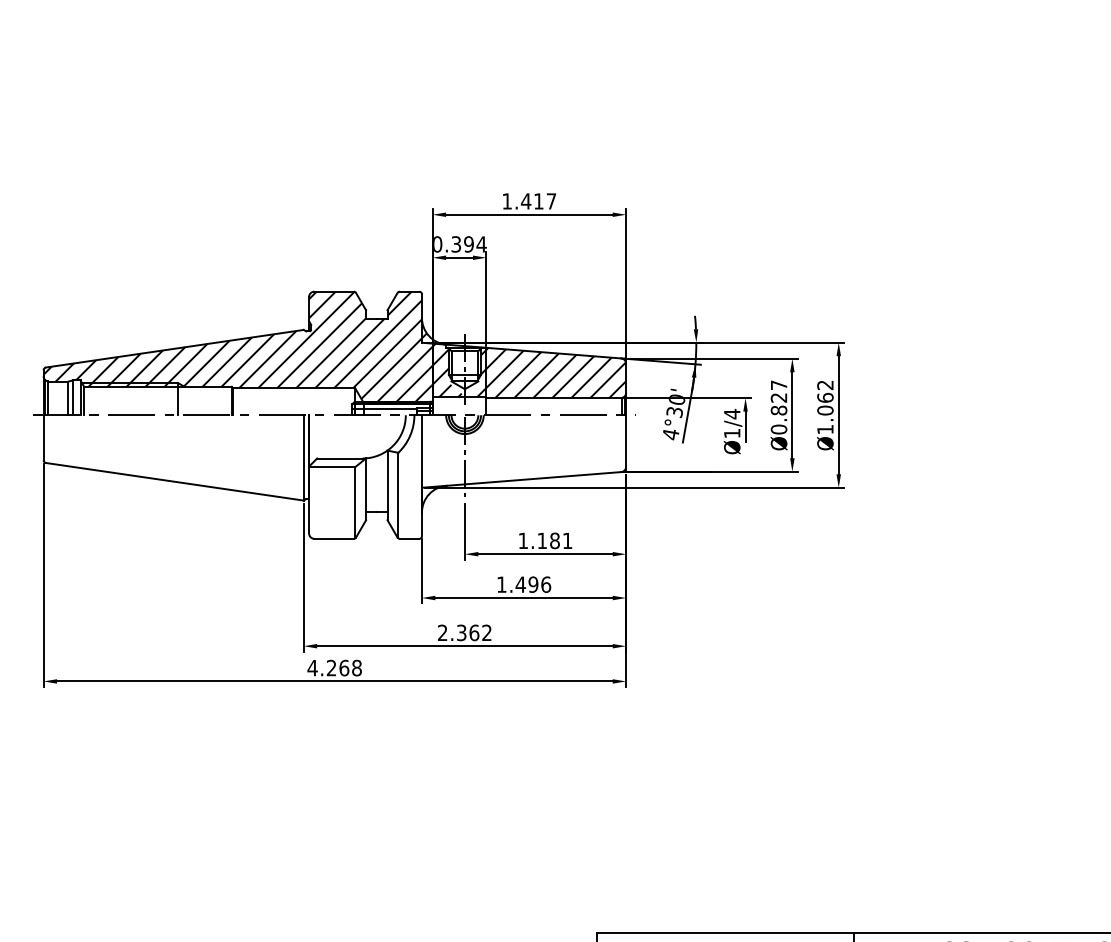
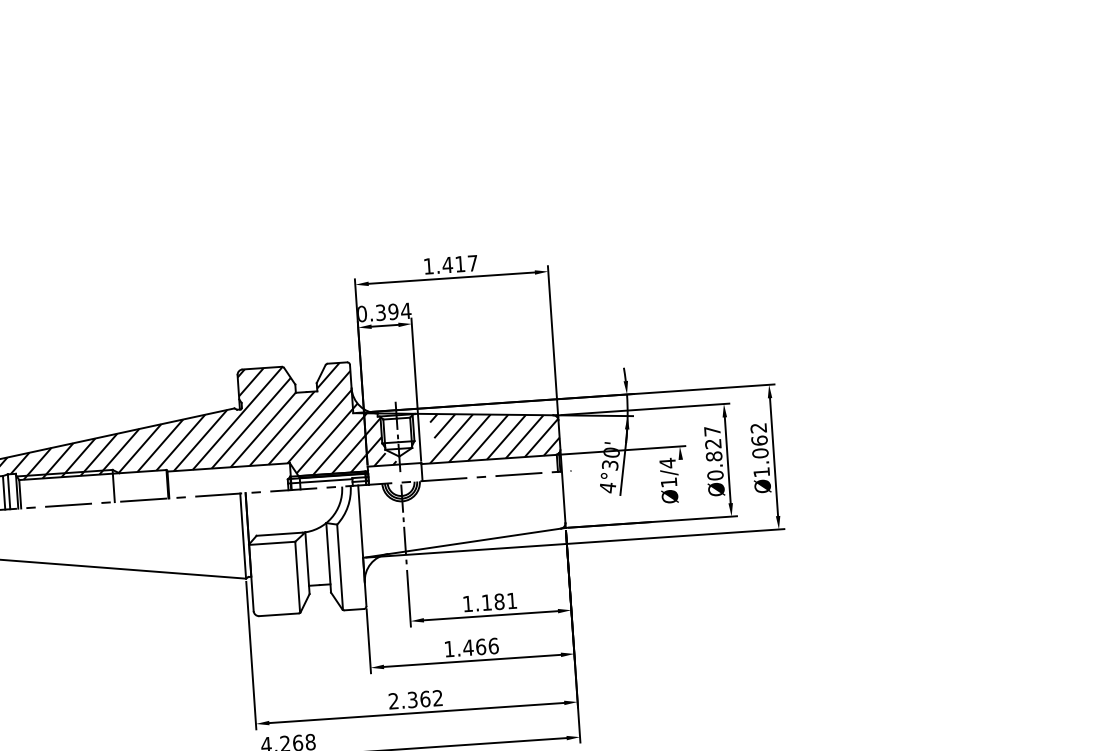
hatch: (489, 372) -> (422, 438), removed
line: (745, 426) -> (681, 474), removed
text: (533, 584) -> (481, 646), 1.496 -> 1.466

